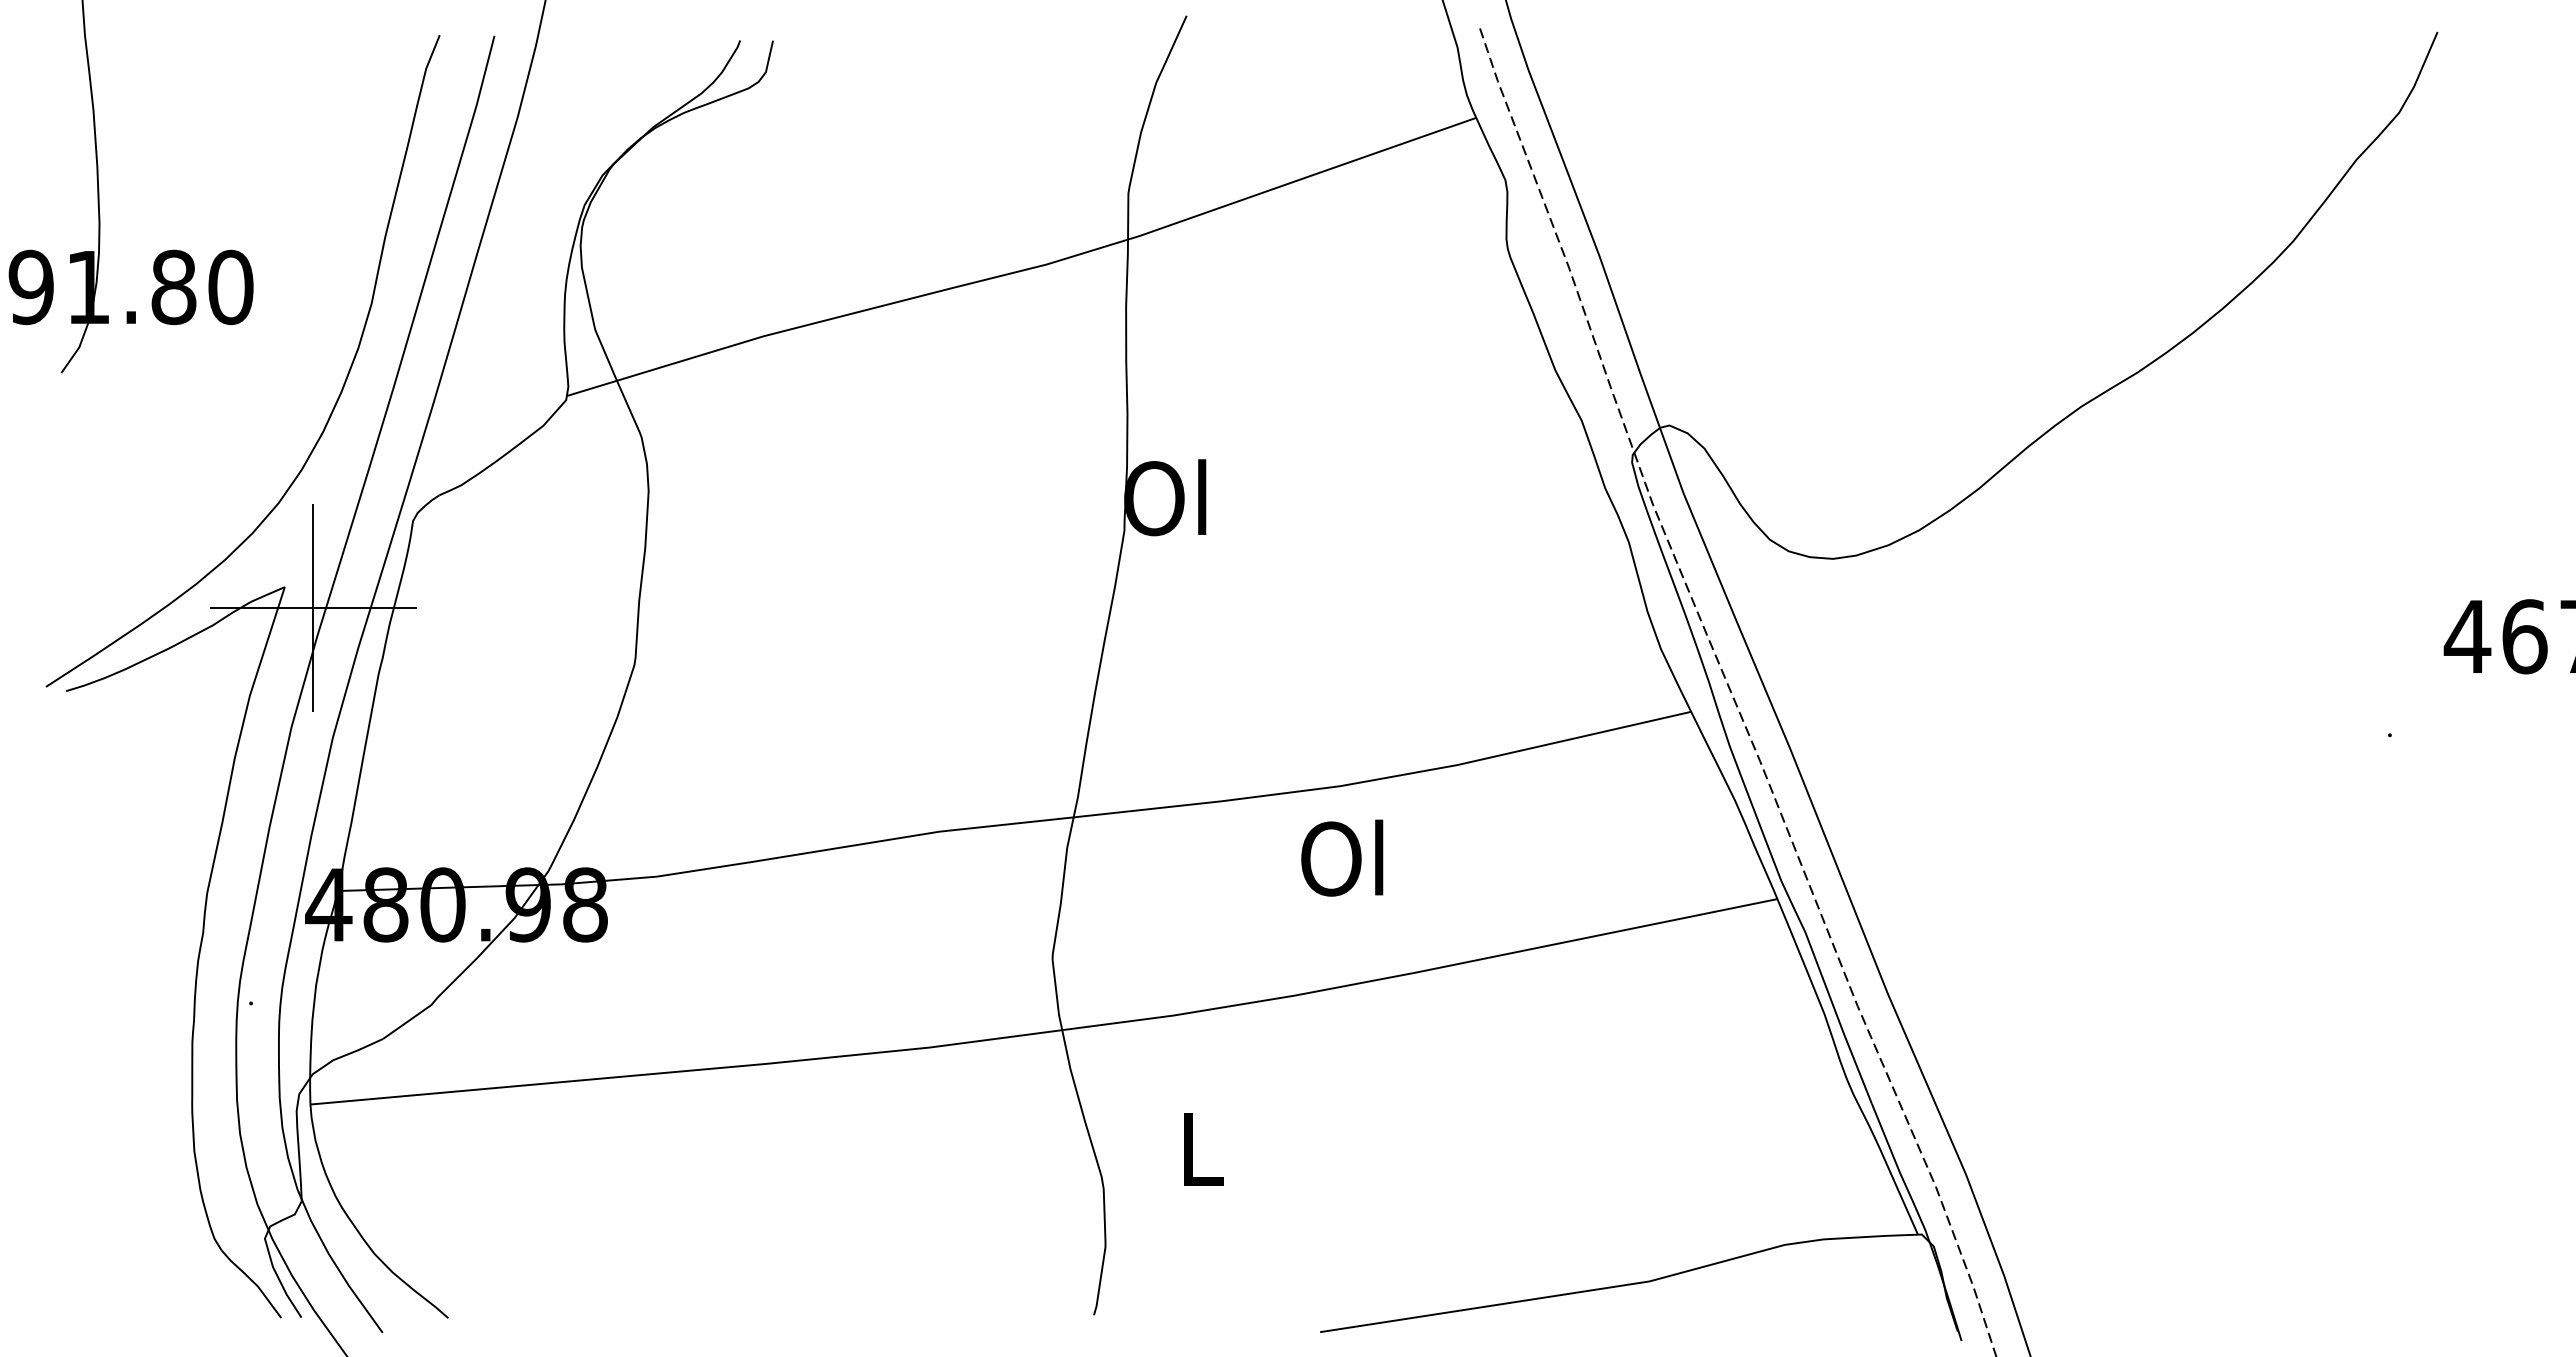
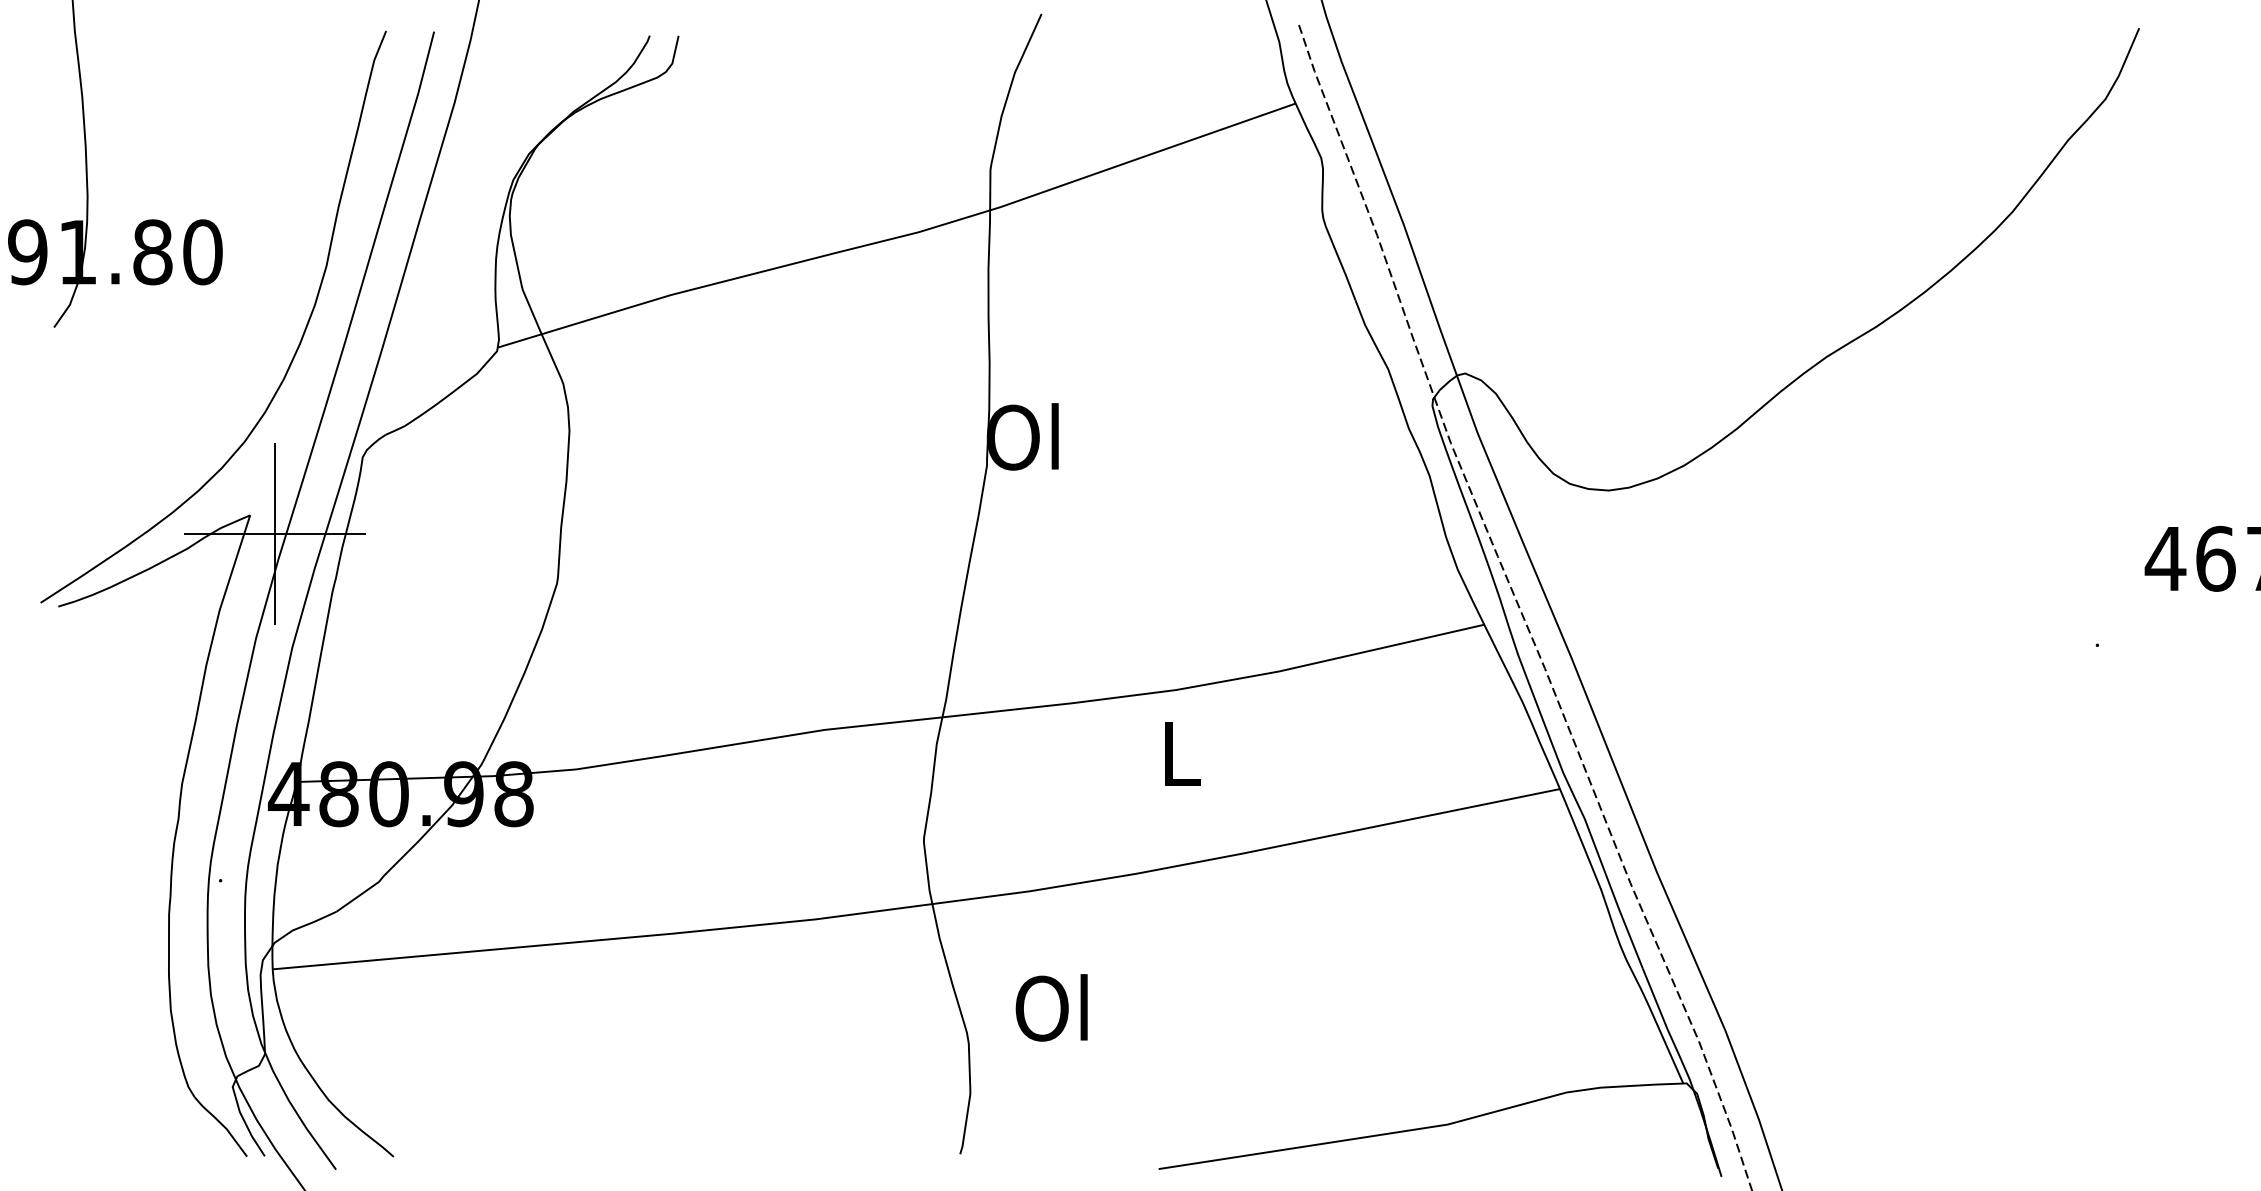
text: (1342, 857) -> (1178, 752), Ol -> L
text: (1198, 1148) -> (1051, 1007), L -> Ol

